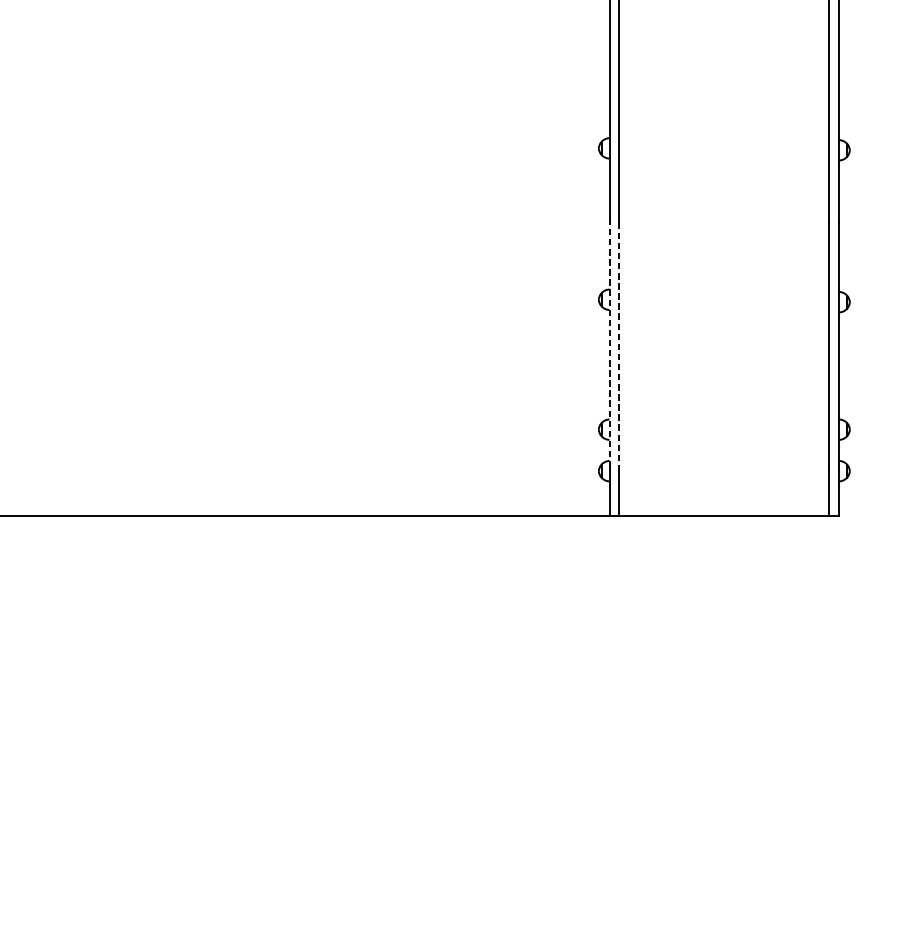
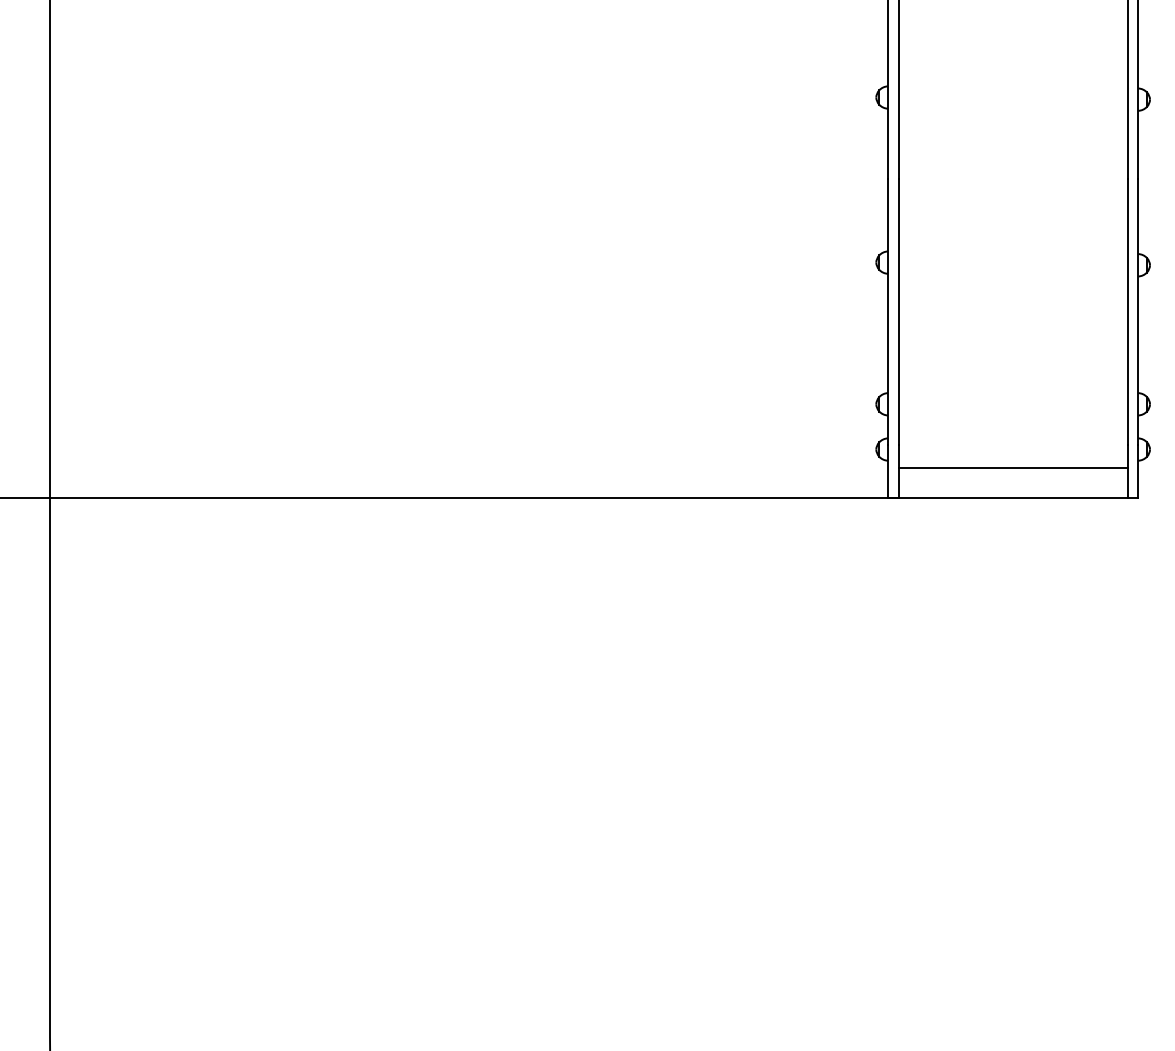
line: (609, 344) -> (887, 311), dashed -> solid
line: (619, 345) -> (898, 312), dashed -> solid
line: (723, 487) -> (1012, 467), added

